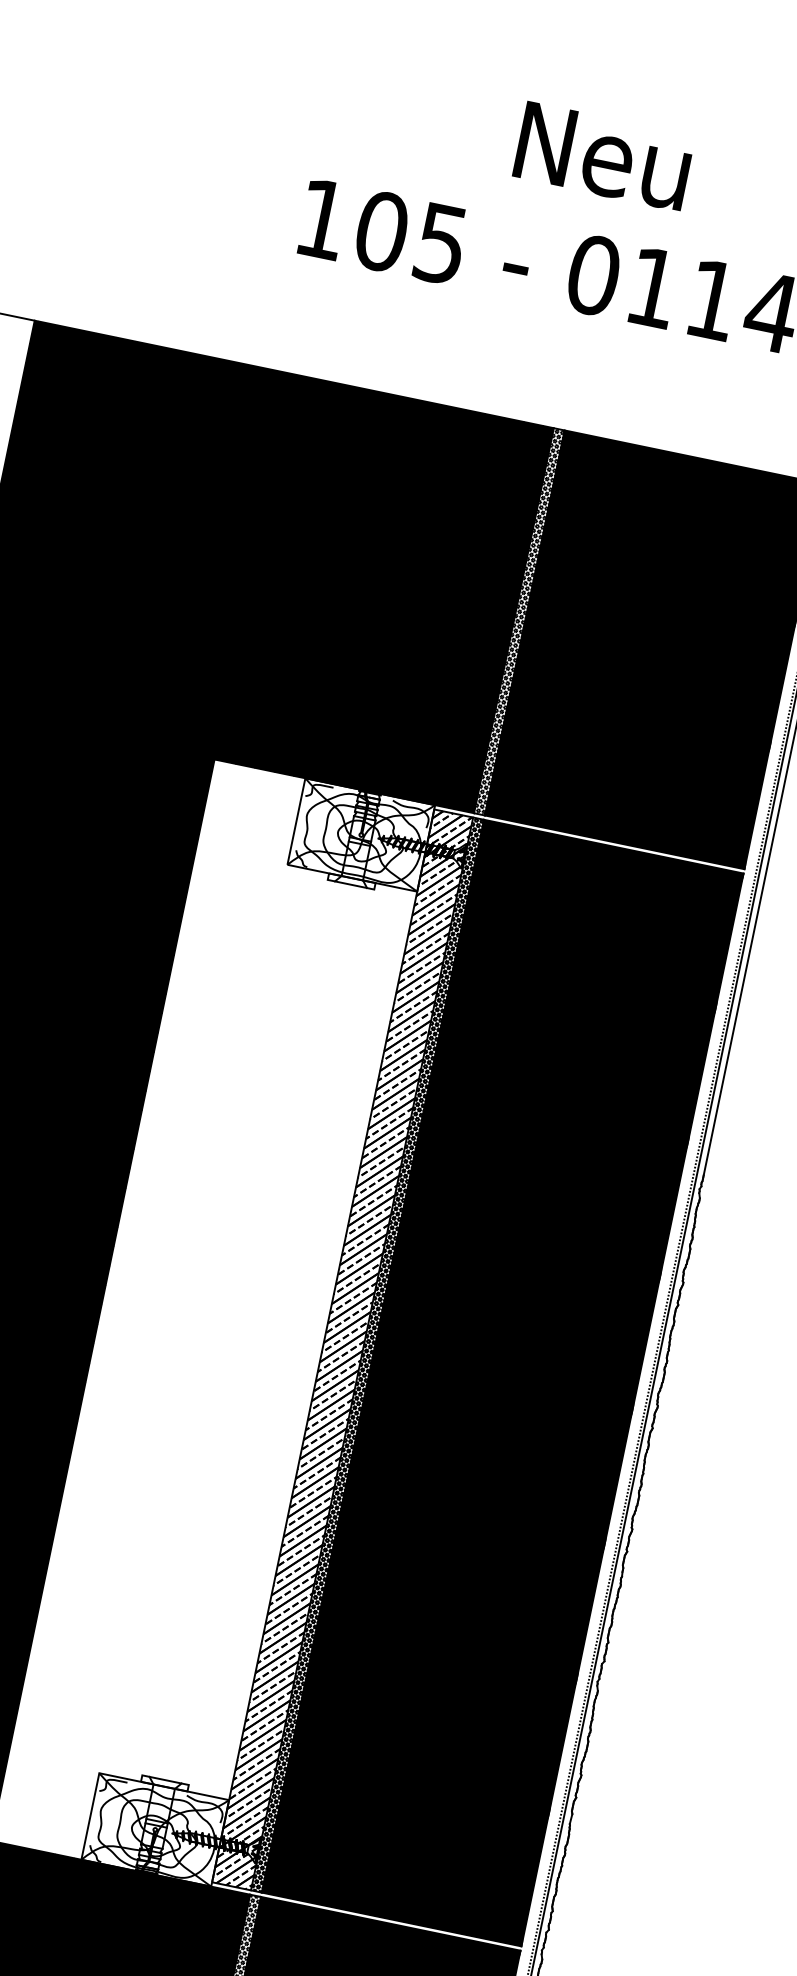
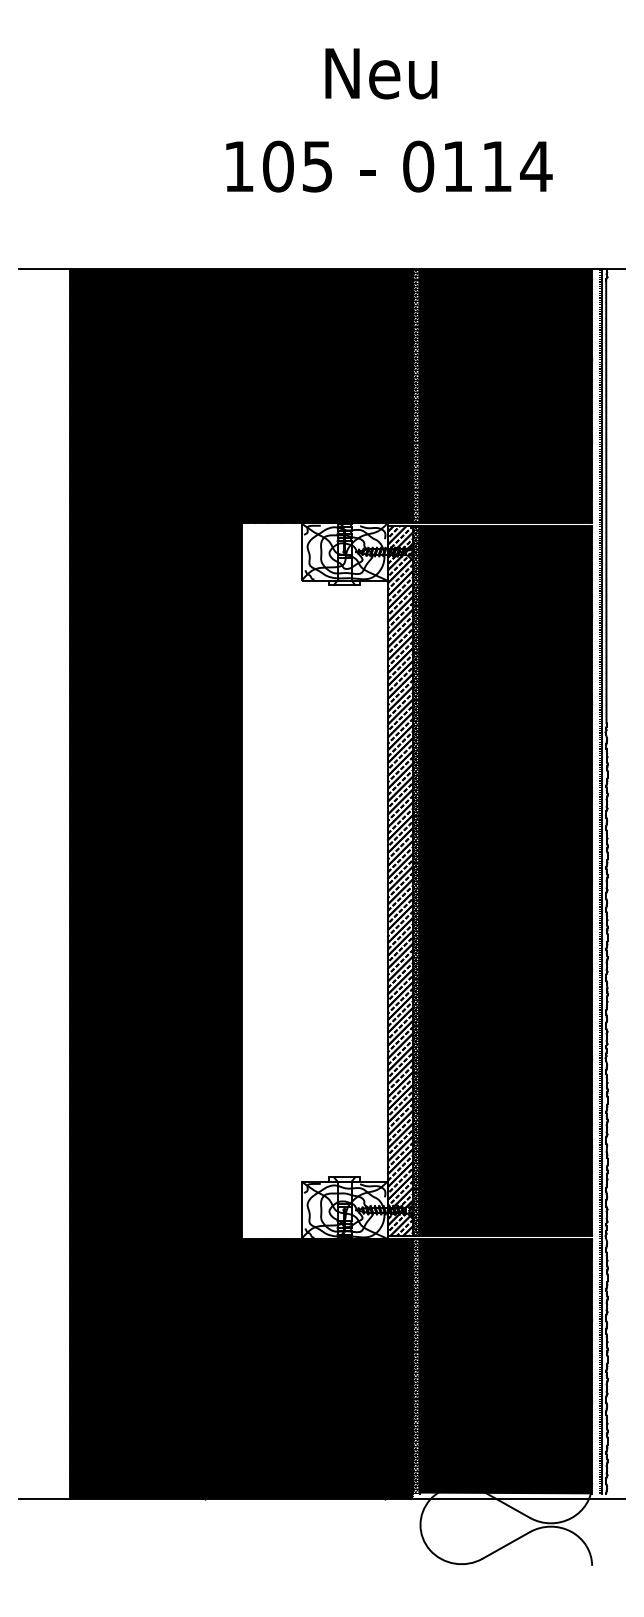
text: (604, 156) -> (381, 73), moved

